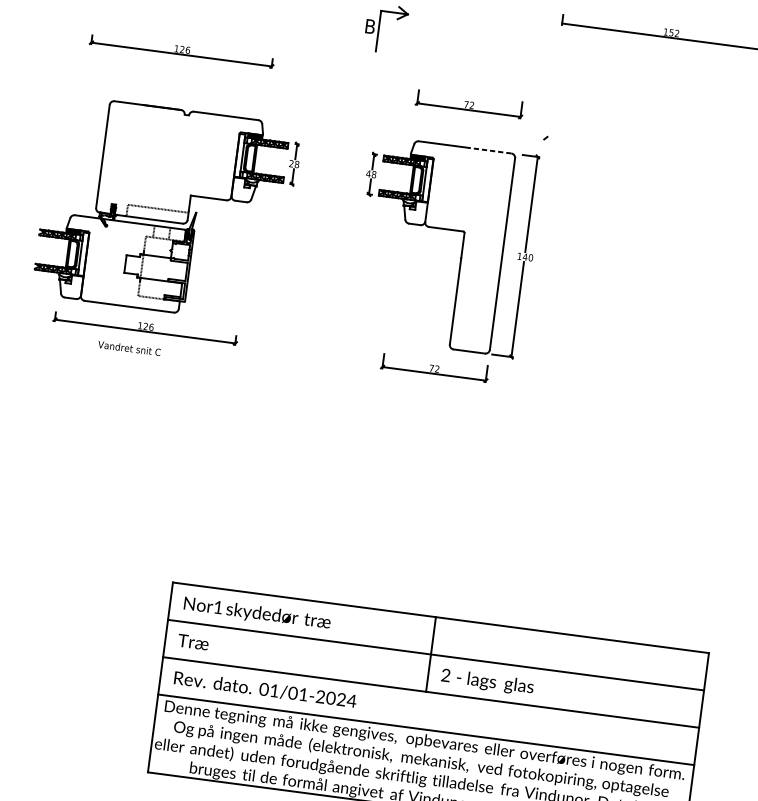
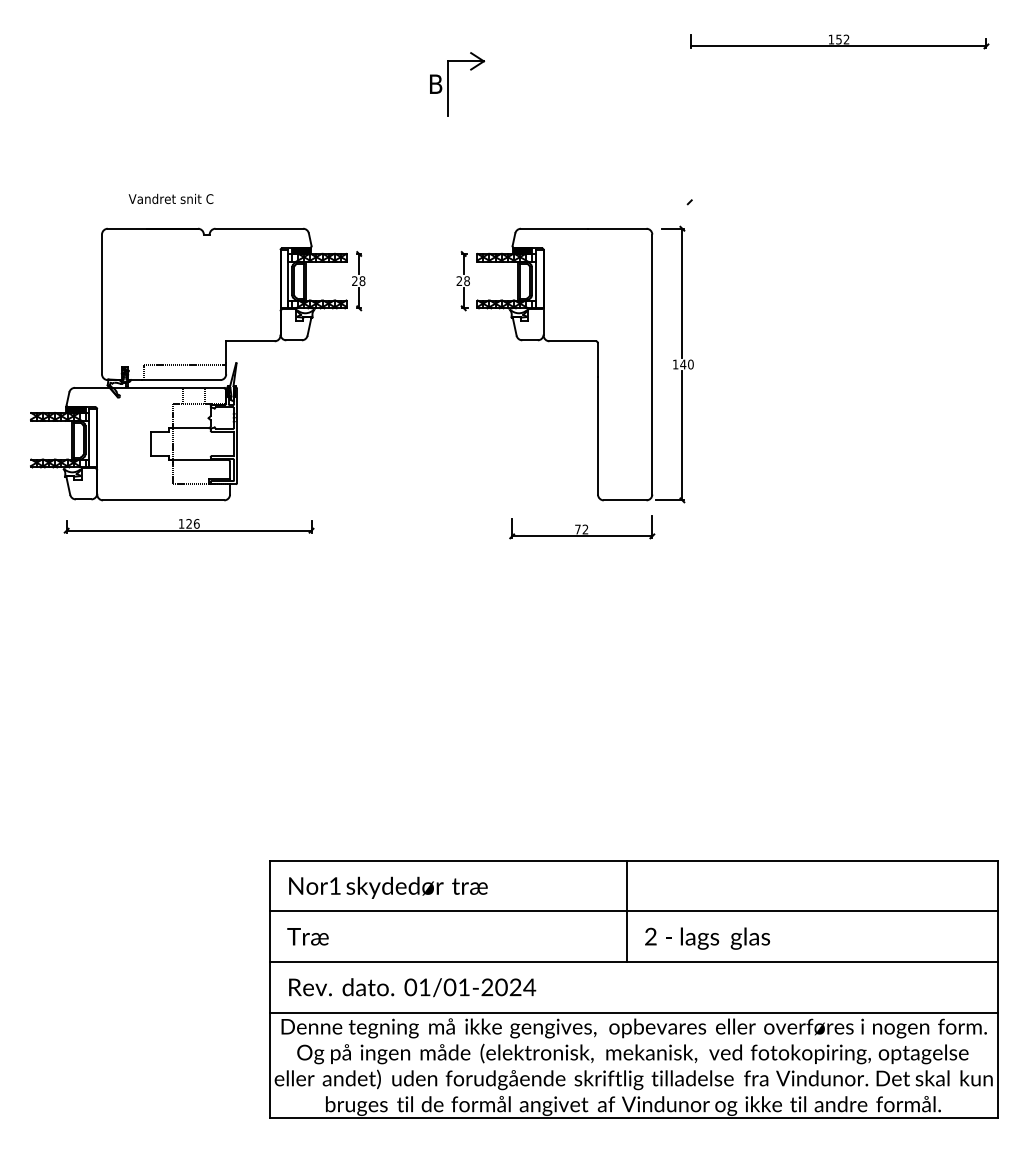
part: (181, 51) -> (188, 150), removed
part: (469, 103) -> (582, 169), removed
line: (489, 150) -> (616, 228), dashed -> solid
text: (368, 173) -> (459, 280), 48 -> 28
text: (129, 348) -> (170, 198), moved

